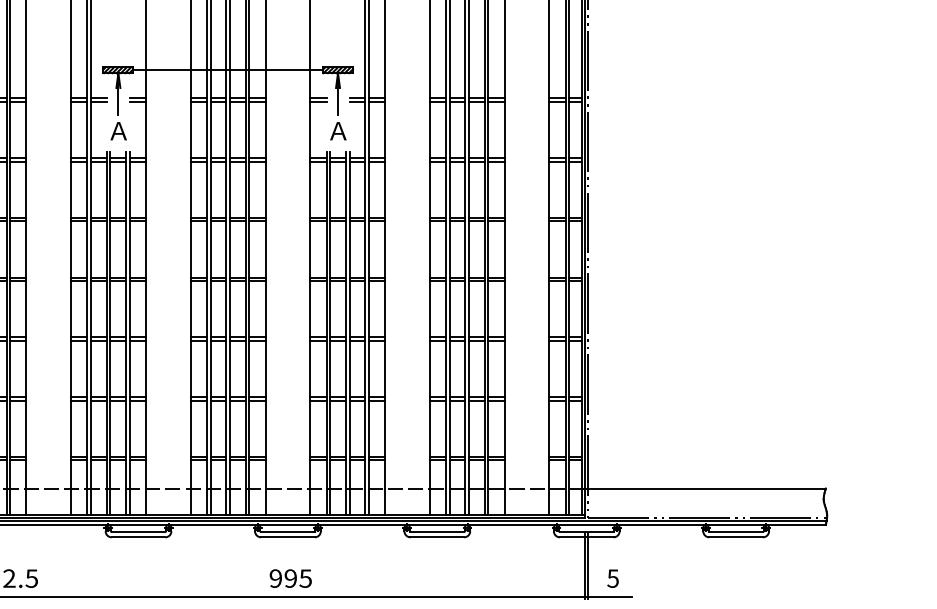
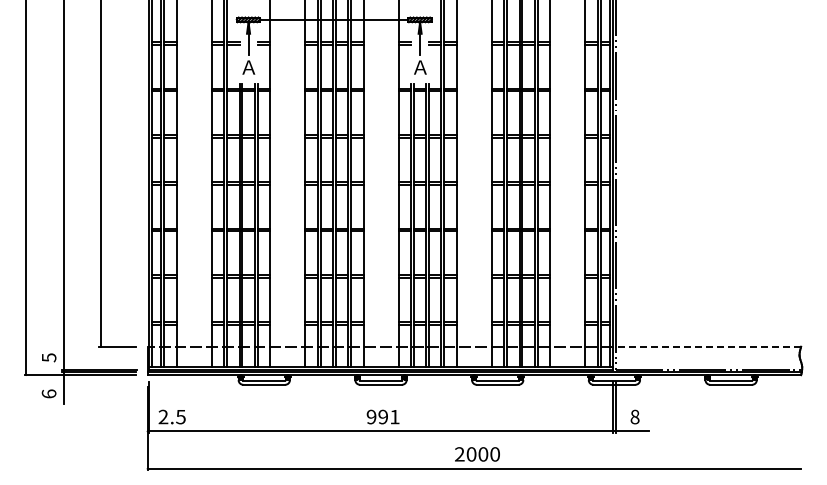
line: (705, 488) -> (707, 346), solid -> dashed
text: (612, 577) -> (634, 416), 5 -> 8
text: (305, 579) -> (394, 417), 995 -> 991

